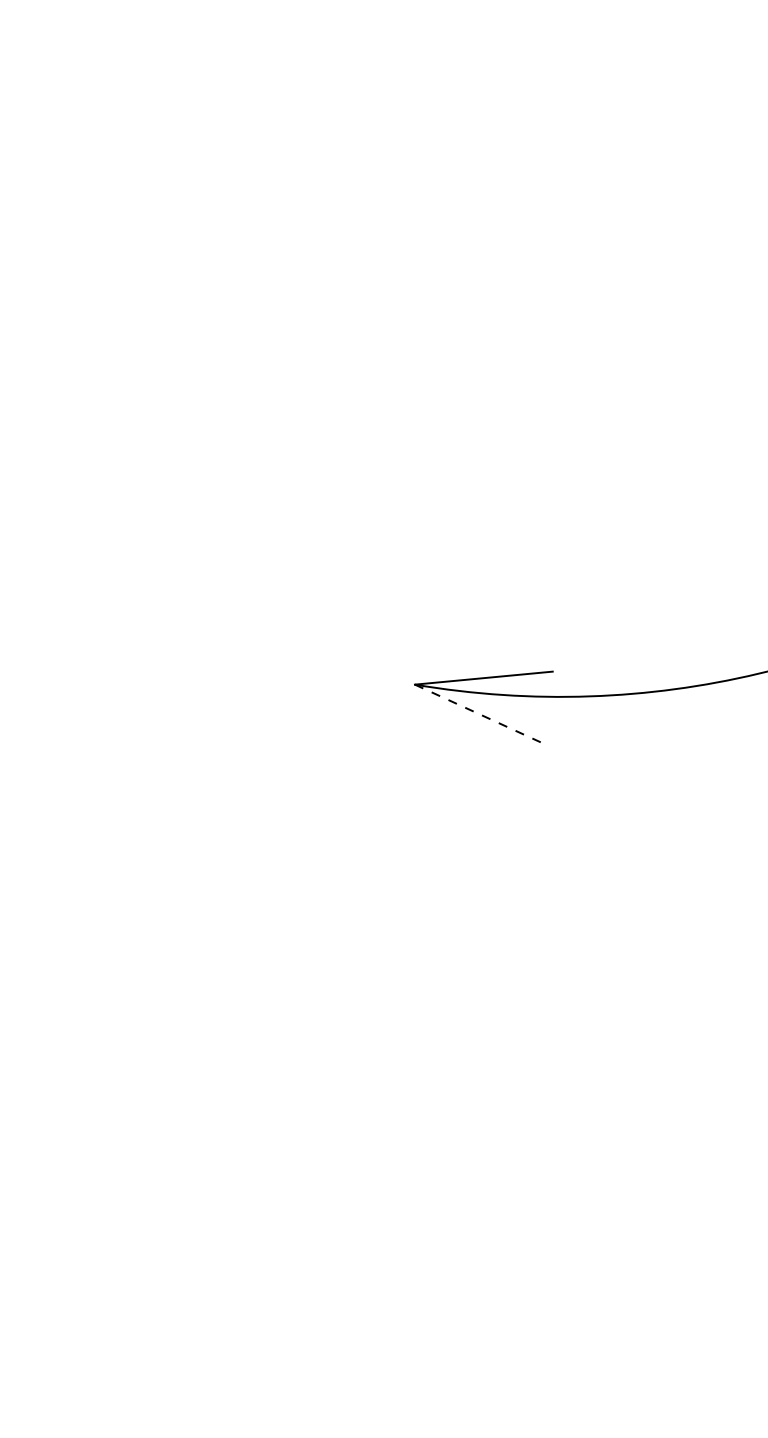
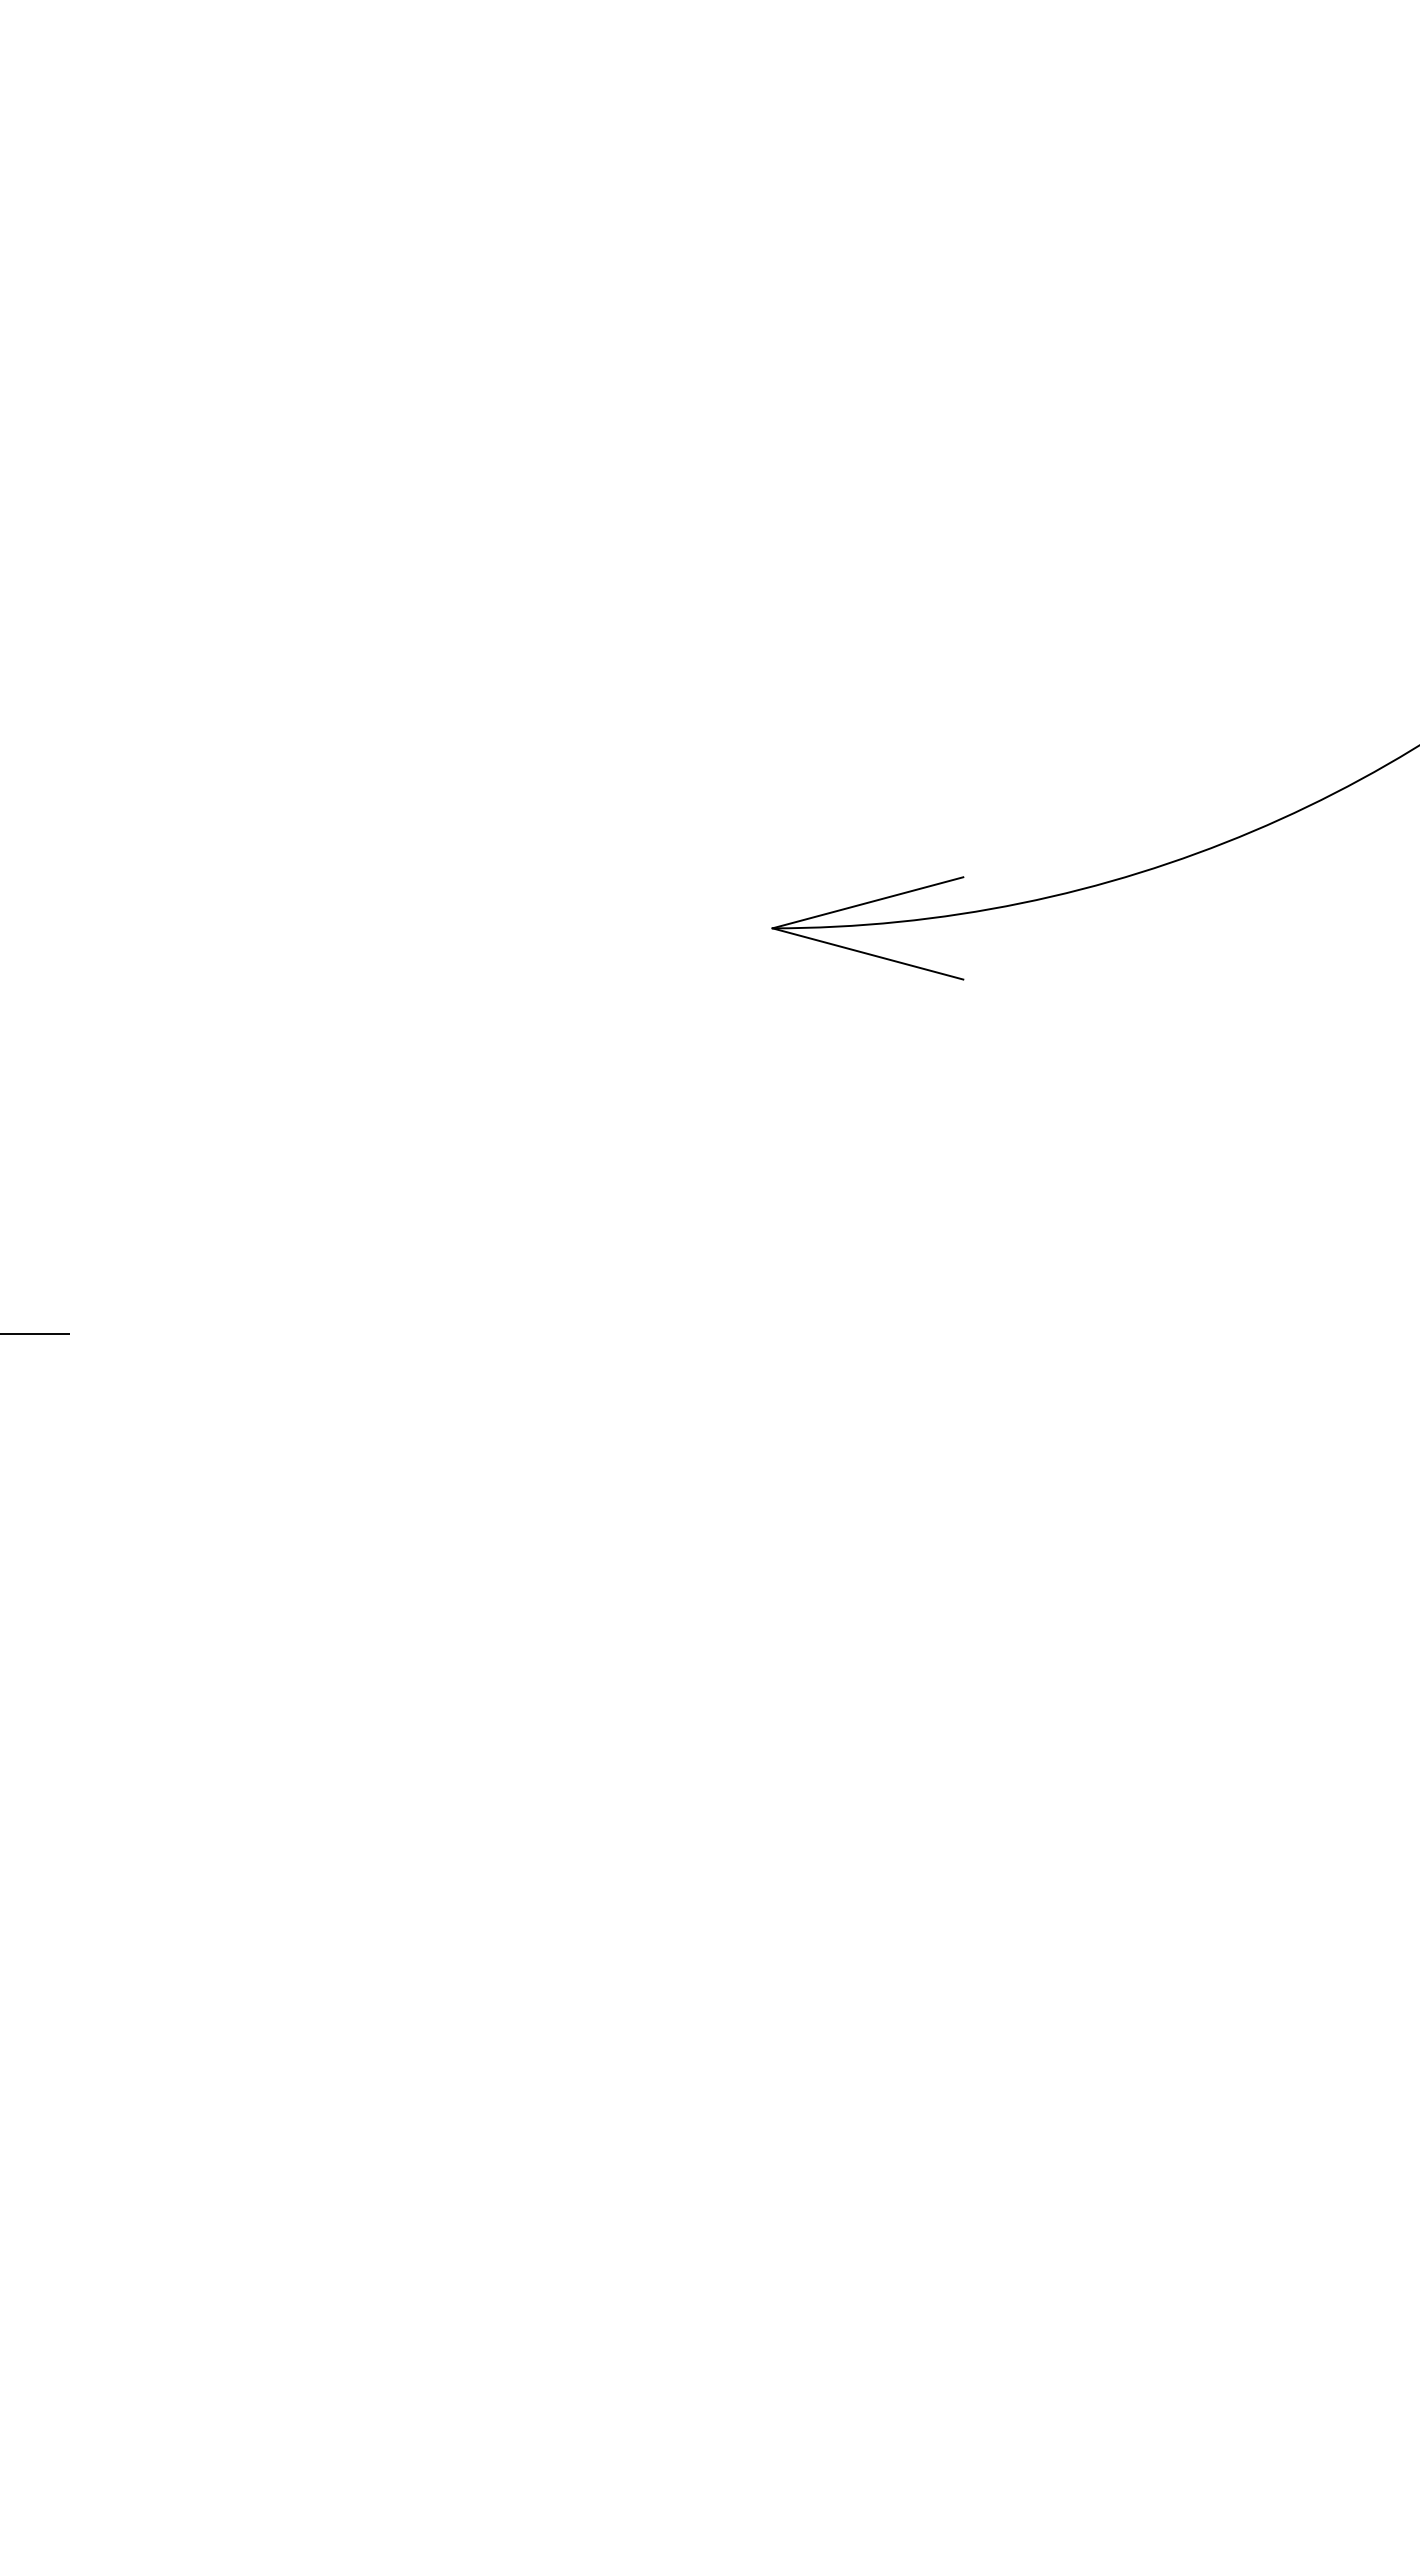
line: (477, 713) -> (867, 953), dashed -> solid

